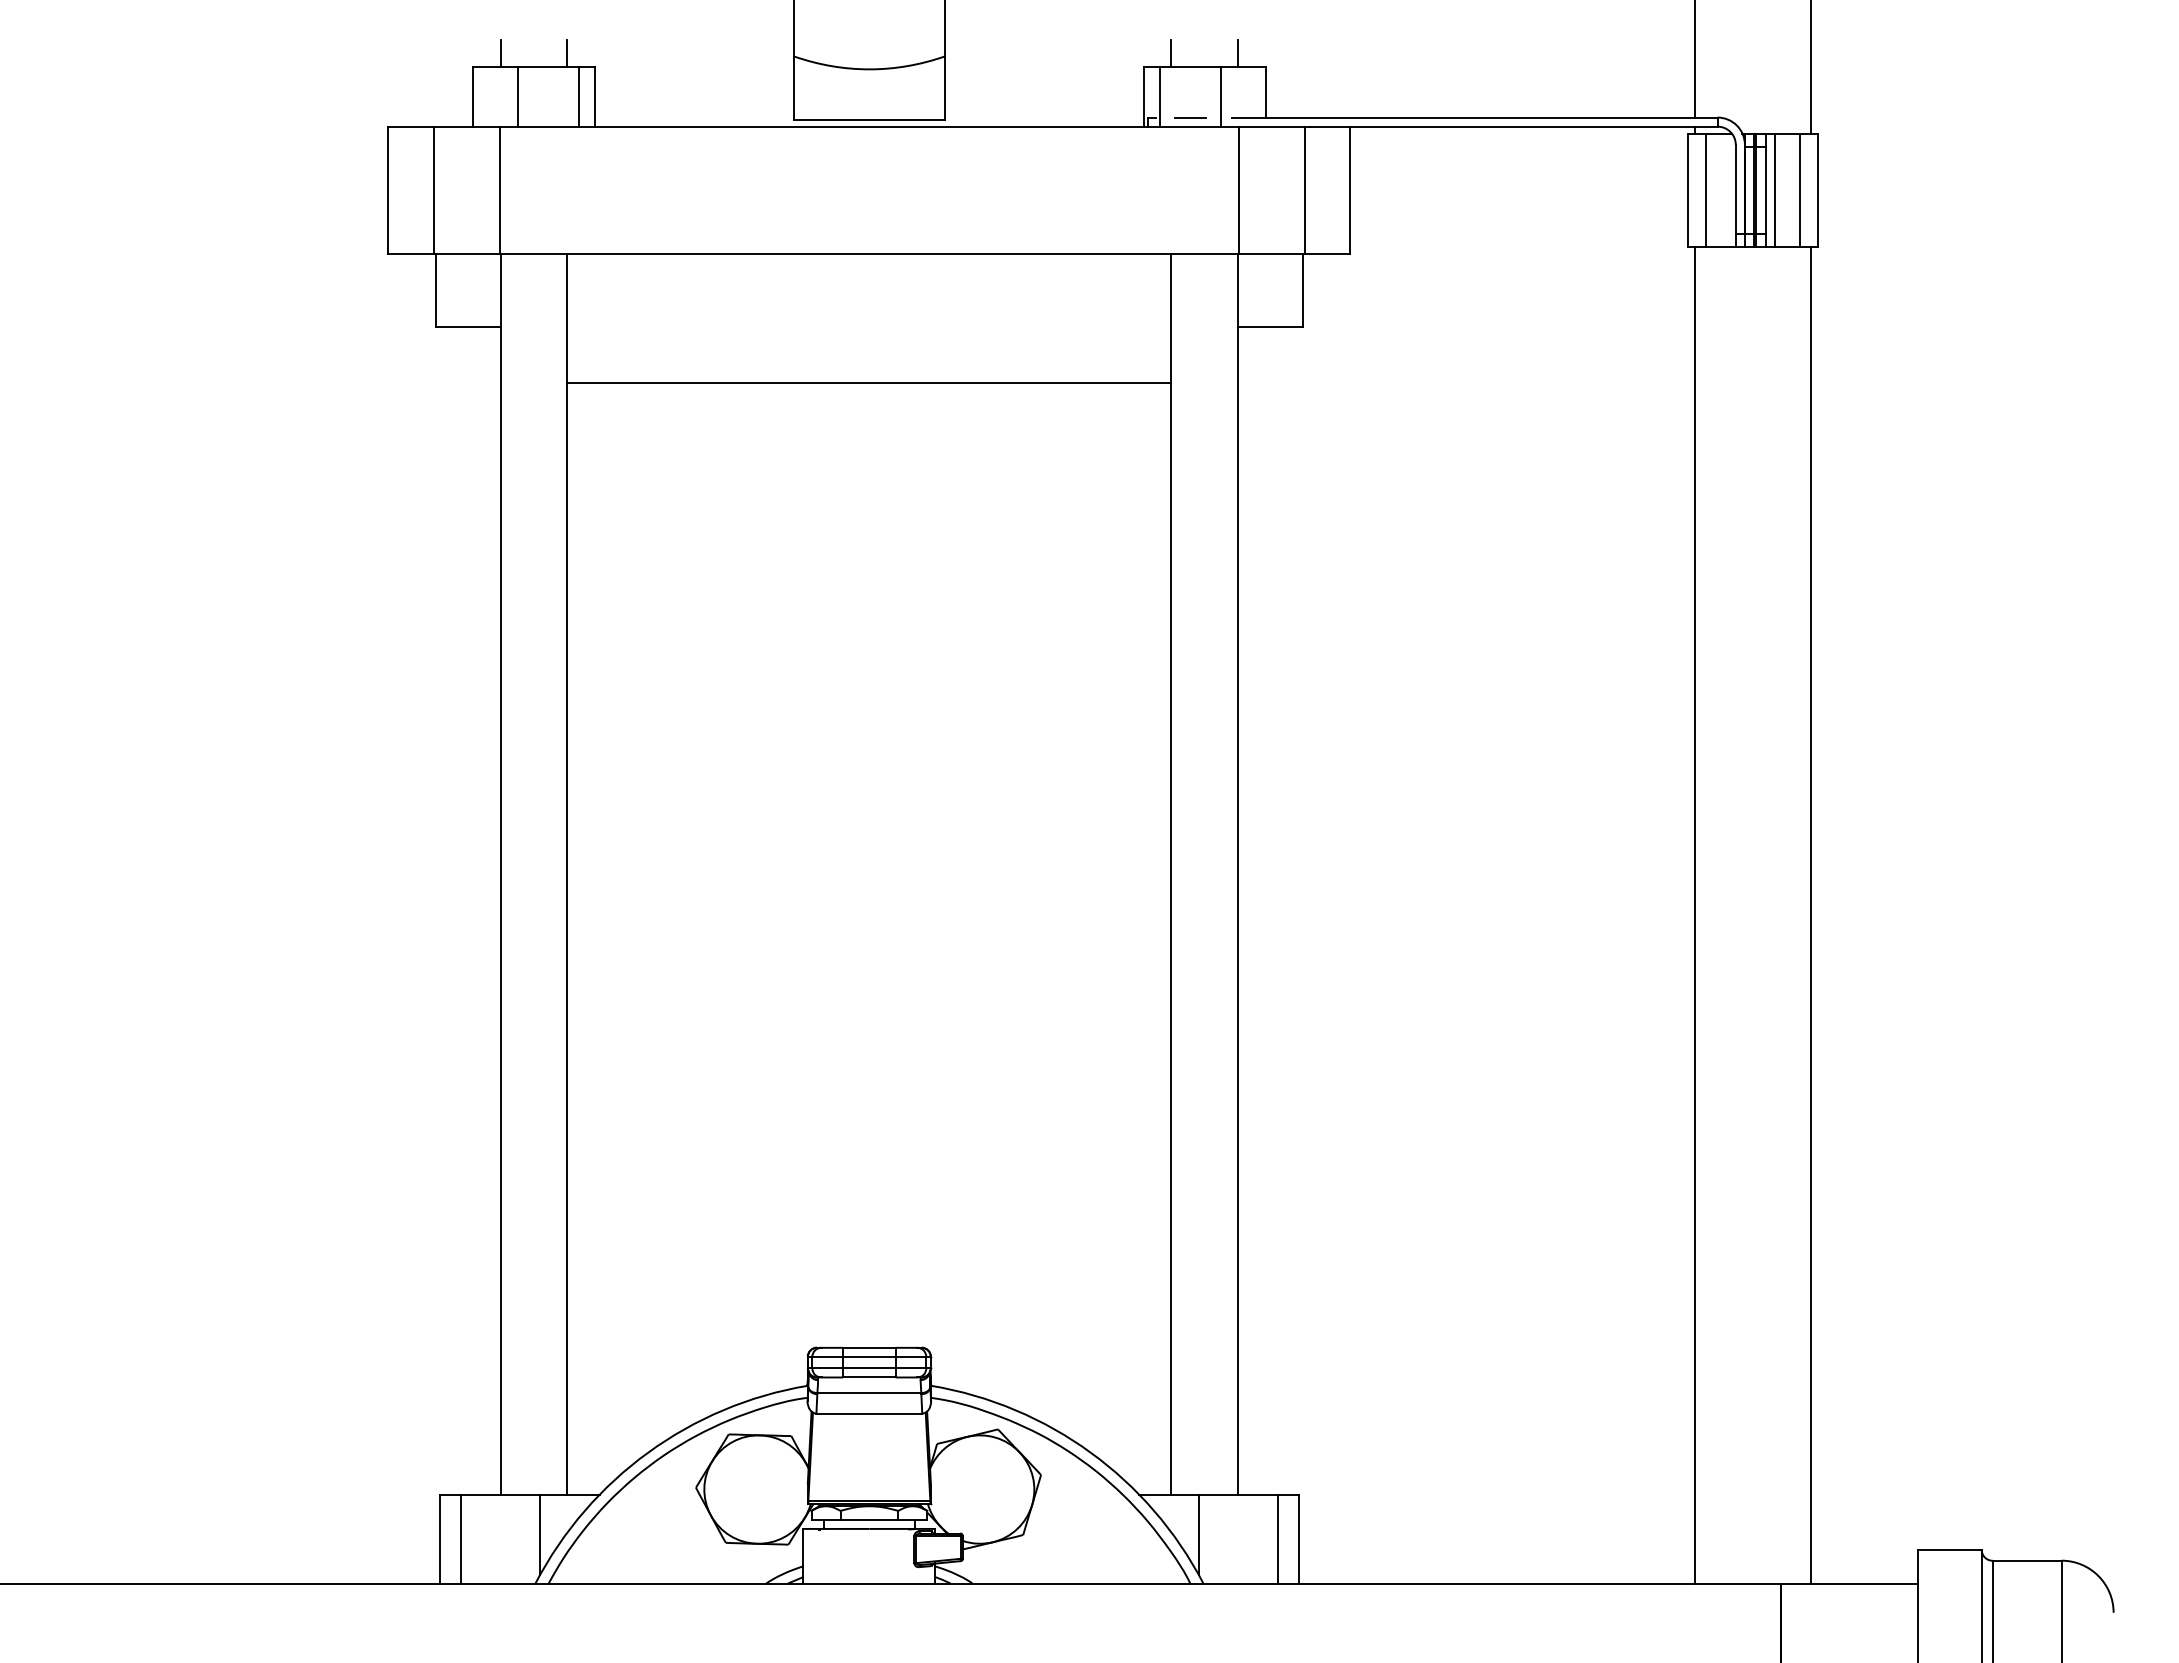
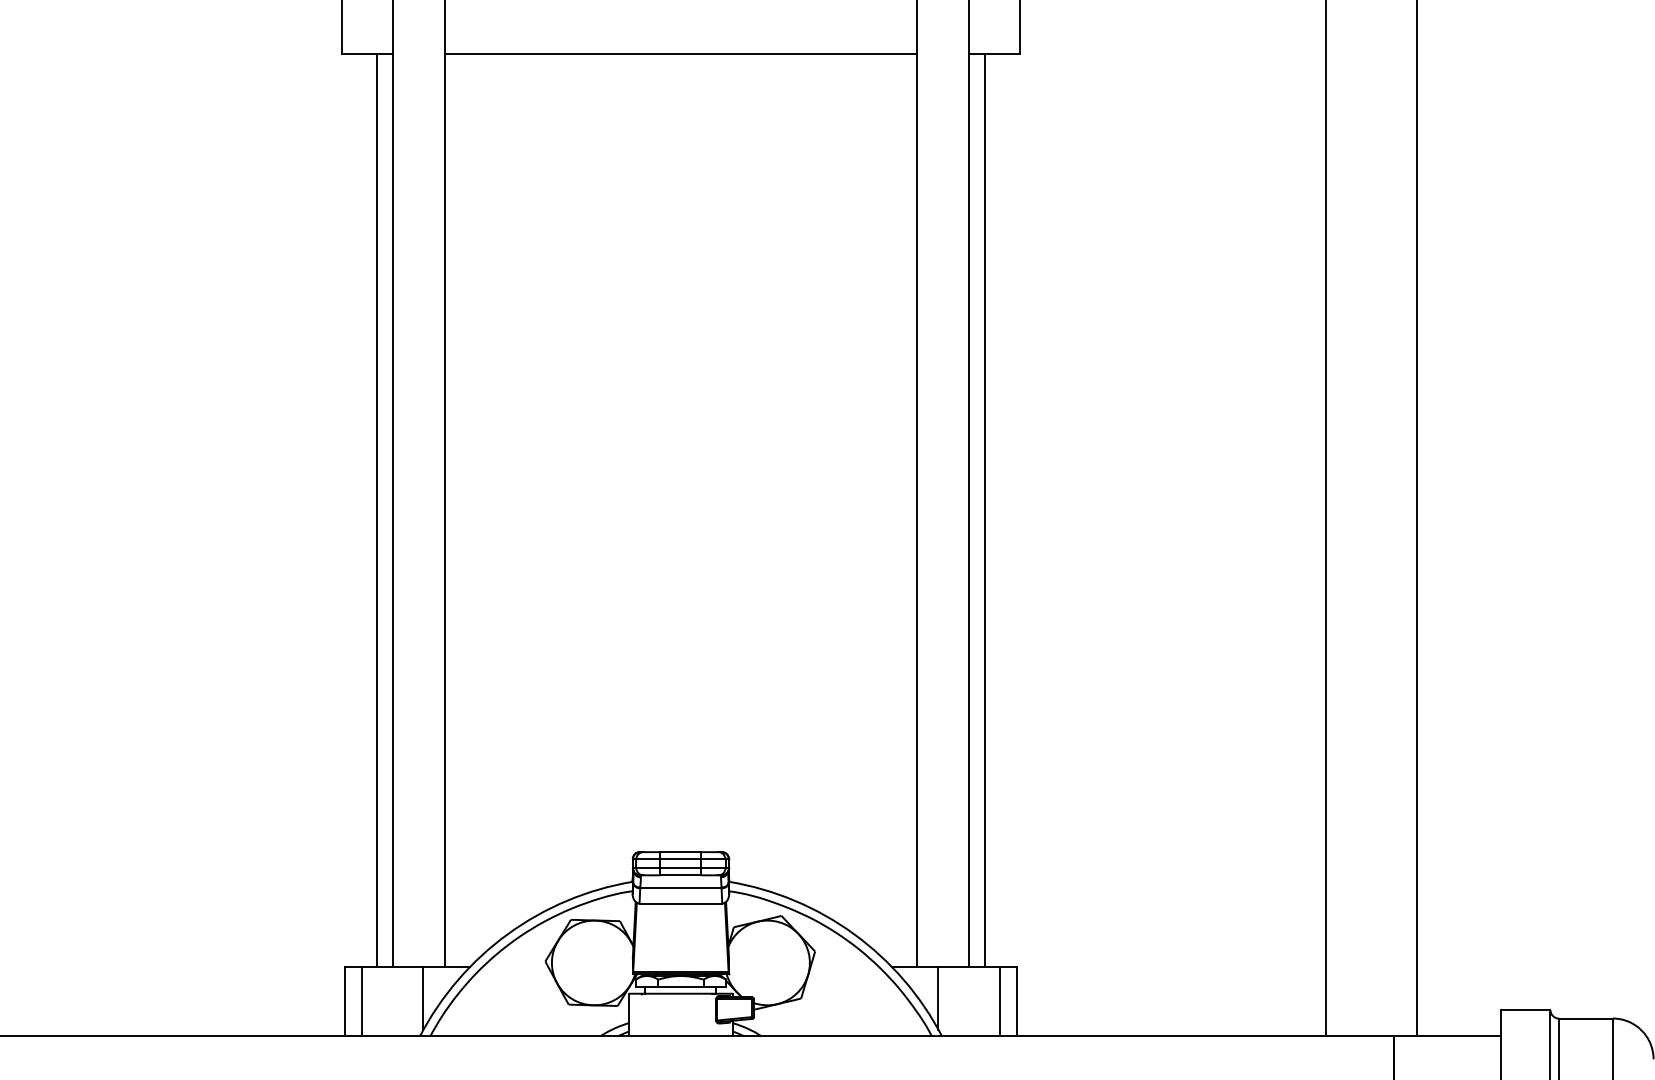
line: (869, 383) -> (681, 54), moved
line: (480, 910) -> (376, 510), added
line: (1258, 910) -> (985, 510), added

